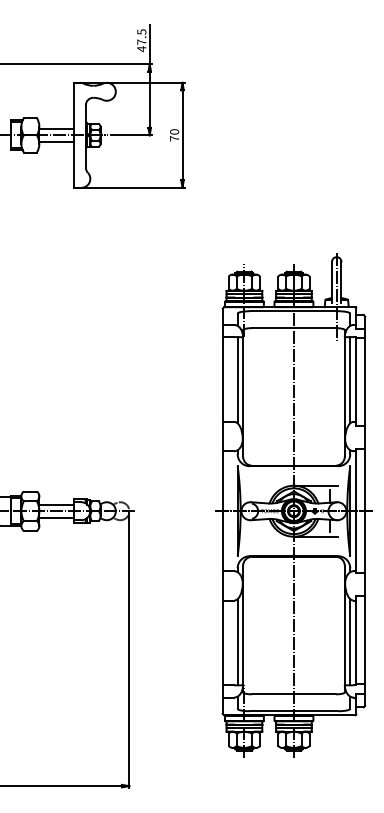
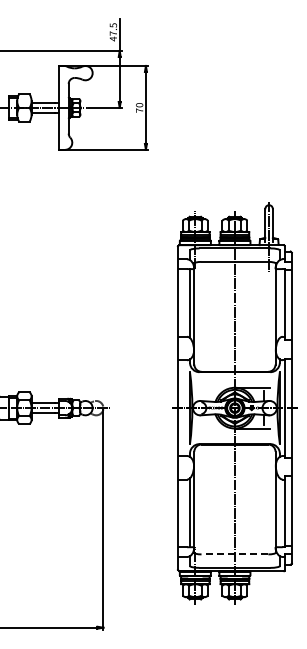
line: (349, 380) -> (279, 303), removed
line: (349, 641) -> (279, 512), removed
line: (293, 694) -> (234, 554), solid -> dashed

